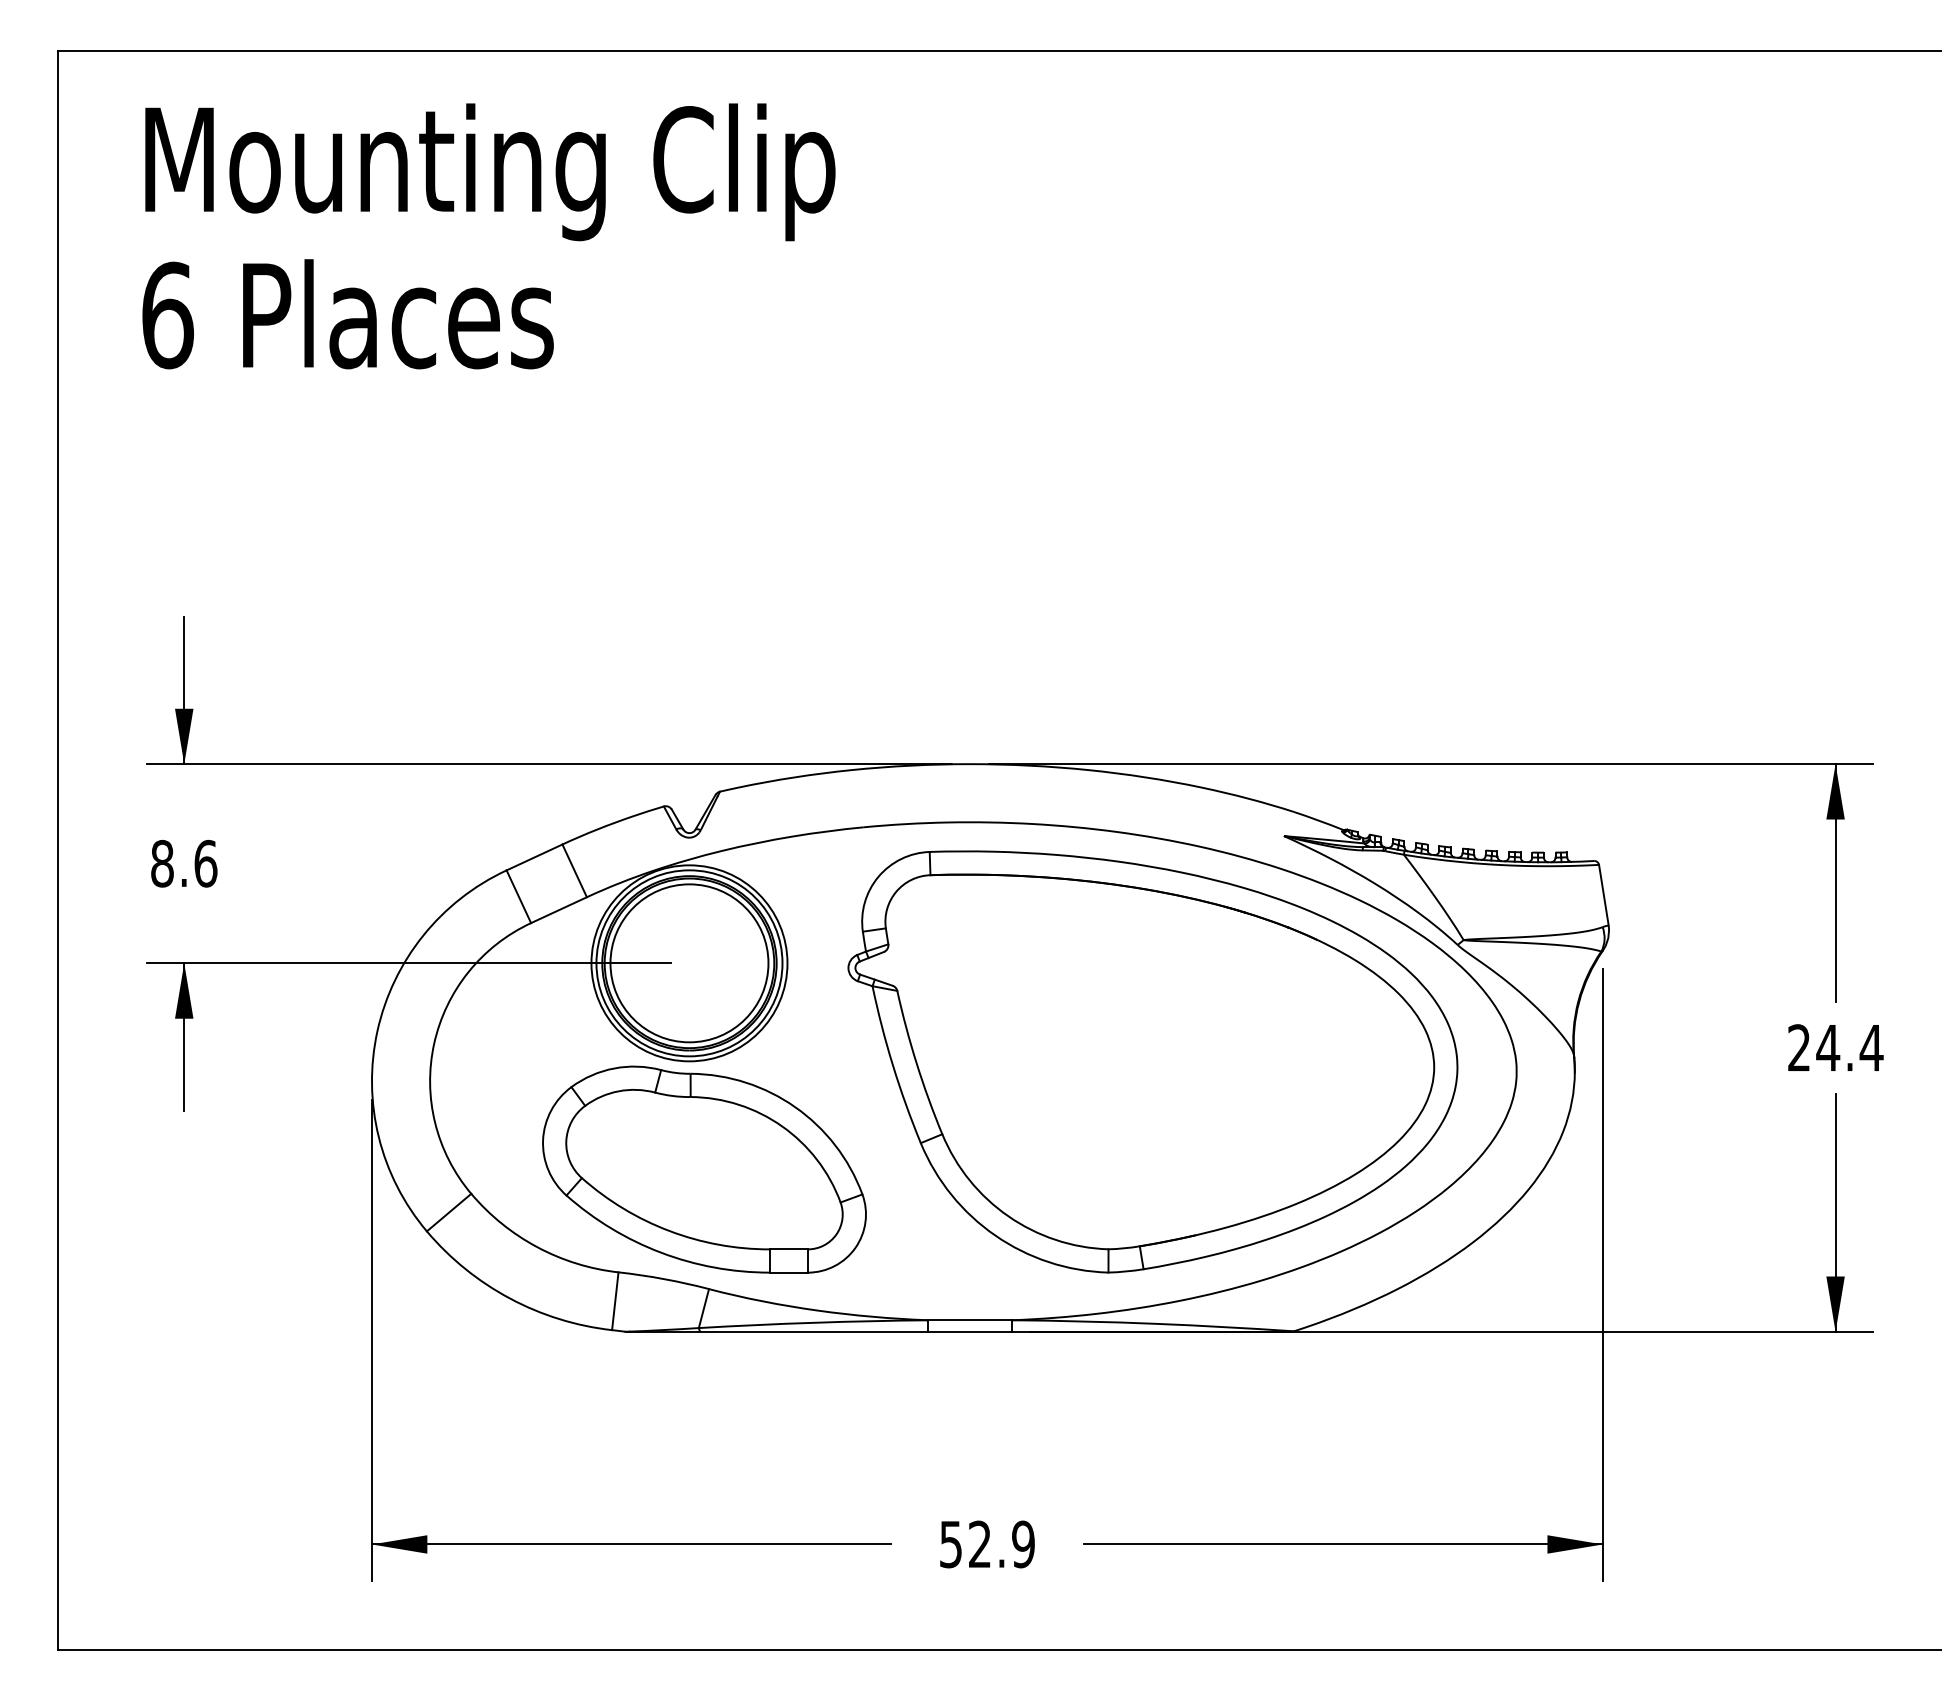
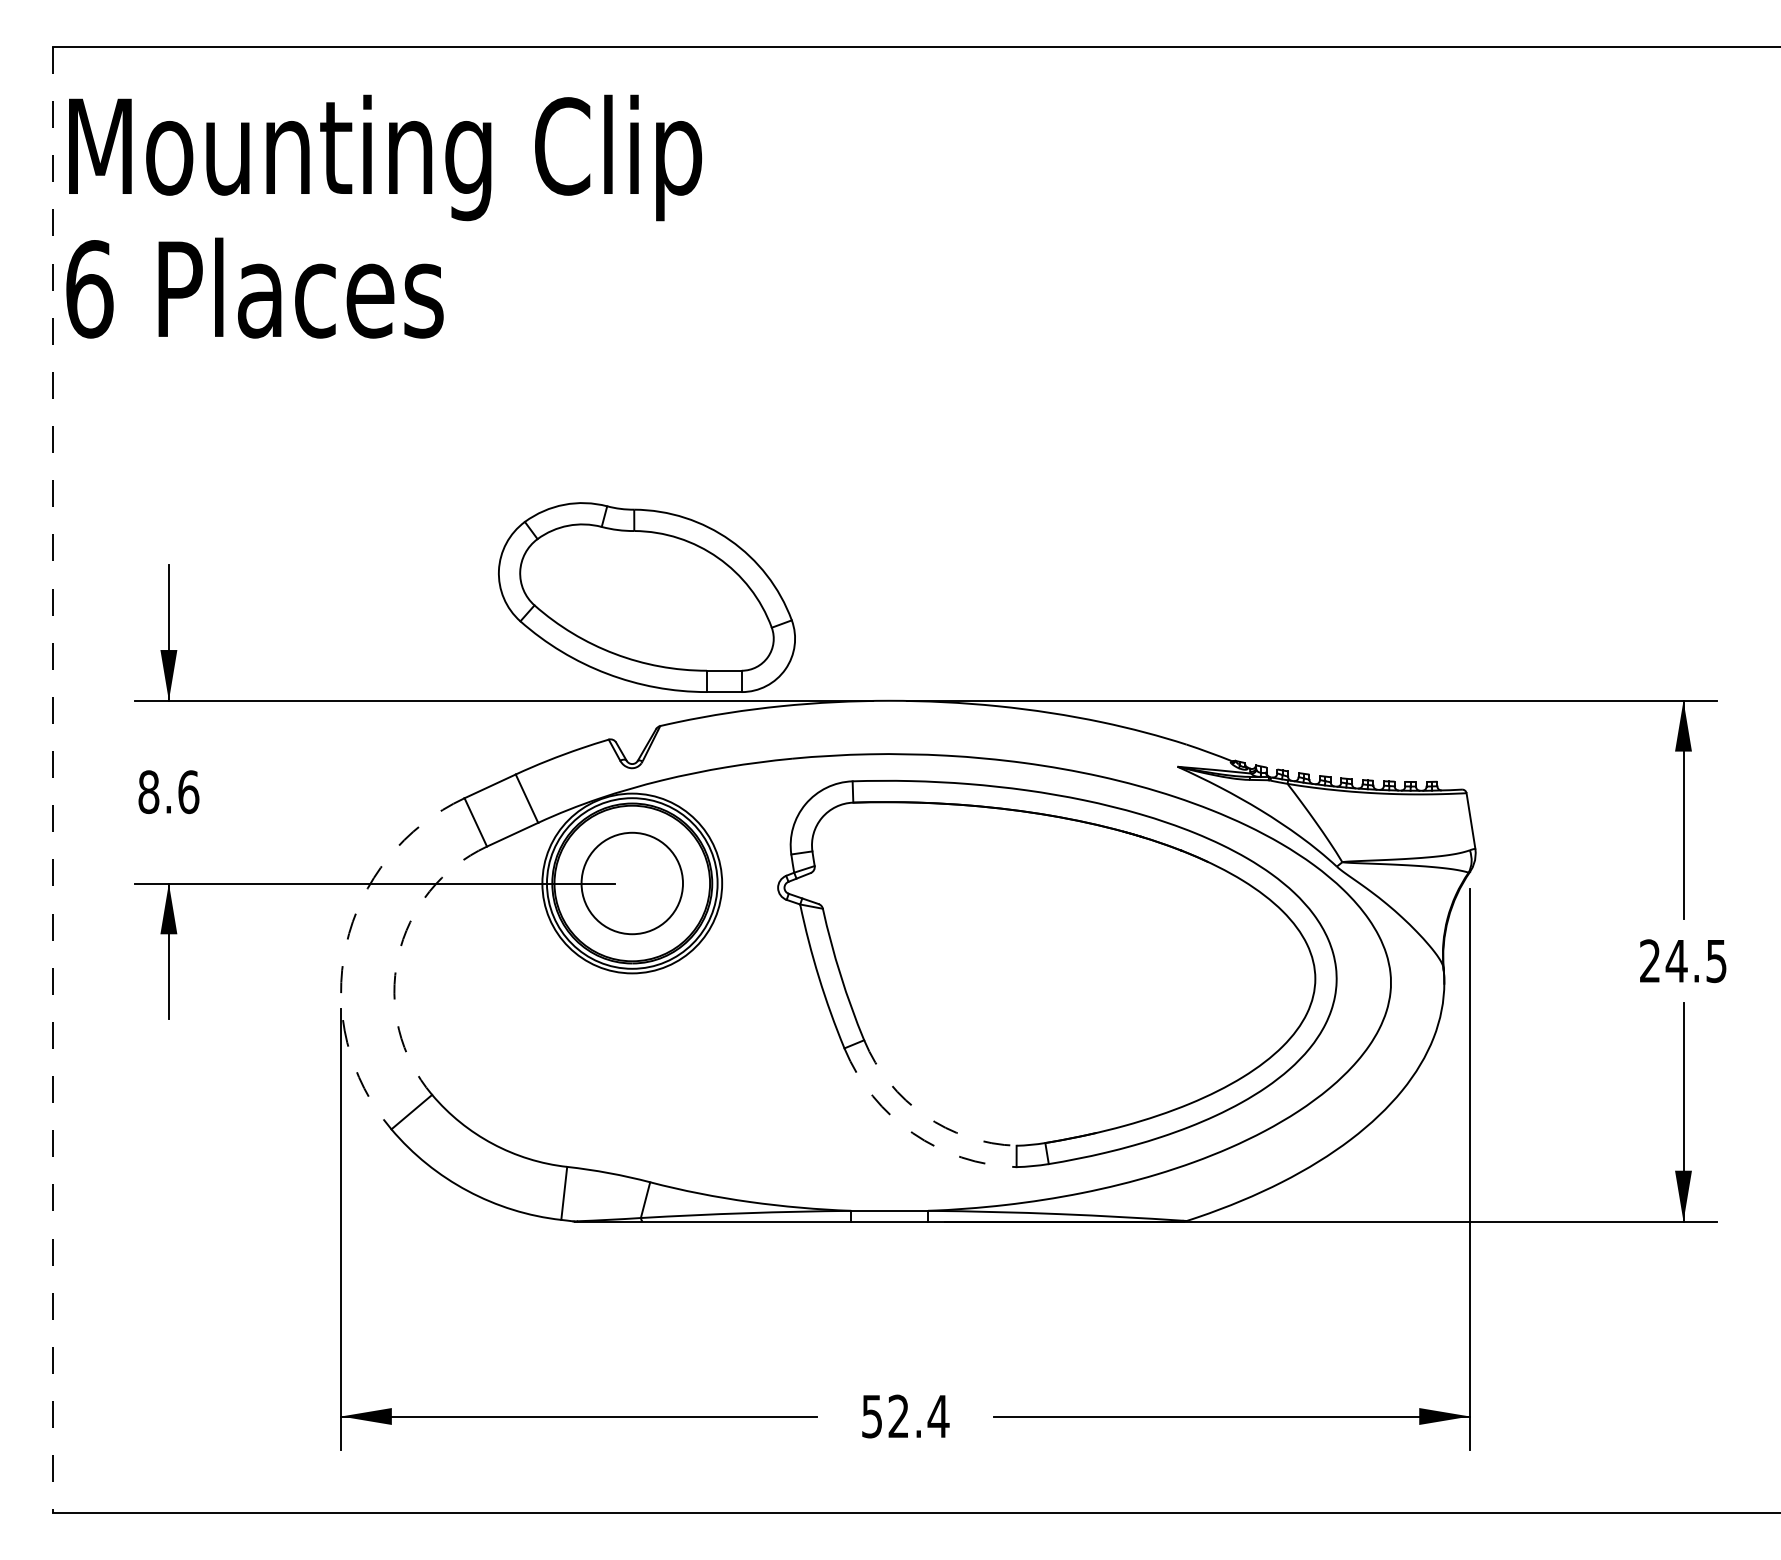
text: (488, 236) -> (383, 216), moved
line: (58, 851) -> (53, 780), solid -> dashed
circle: (689, 963) -> (632, 883), size x0.7
arc: (377, 1031) -> (346, 946), solid -> dashed
arc: (434, 1043) -> (398, 957), solid -> dashed
text: (1871, 1048) -> (1716, 961), 24.4 -> 24.5
part: (704, 1169) -> (646, 597), moved
arc: (1008, 1216) -> (924, 1115), solid -> dashed
arc: (995, 1235) -> (912, 1133), solid -> dashed
text: (1023, 1544) -> (938, 1416), 52.9 -> 52.4

